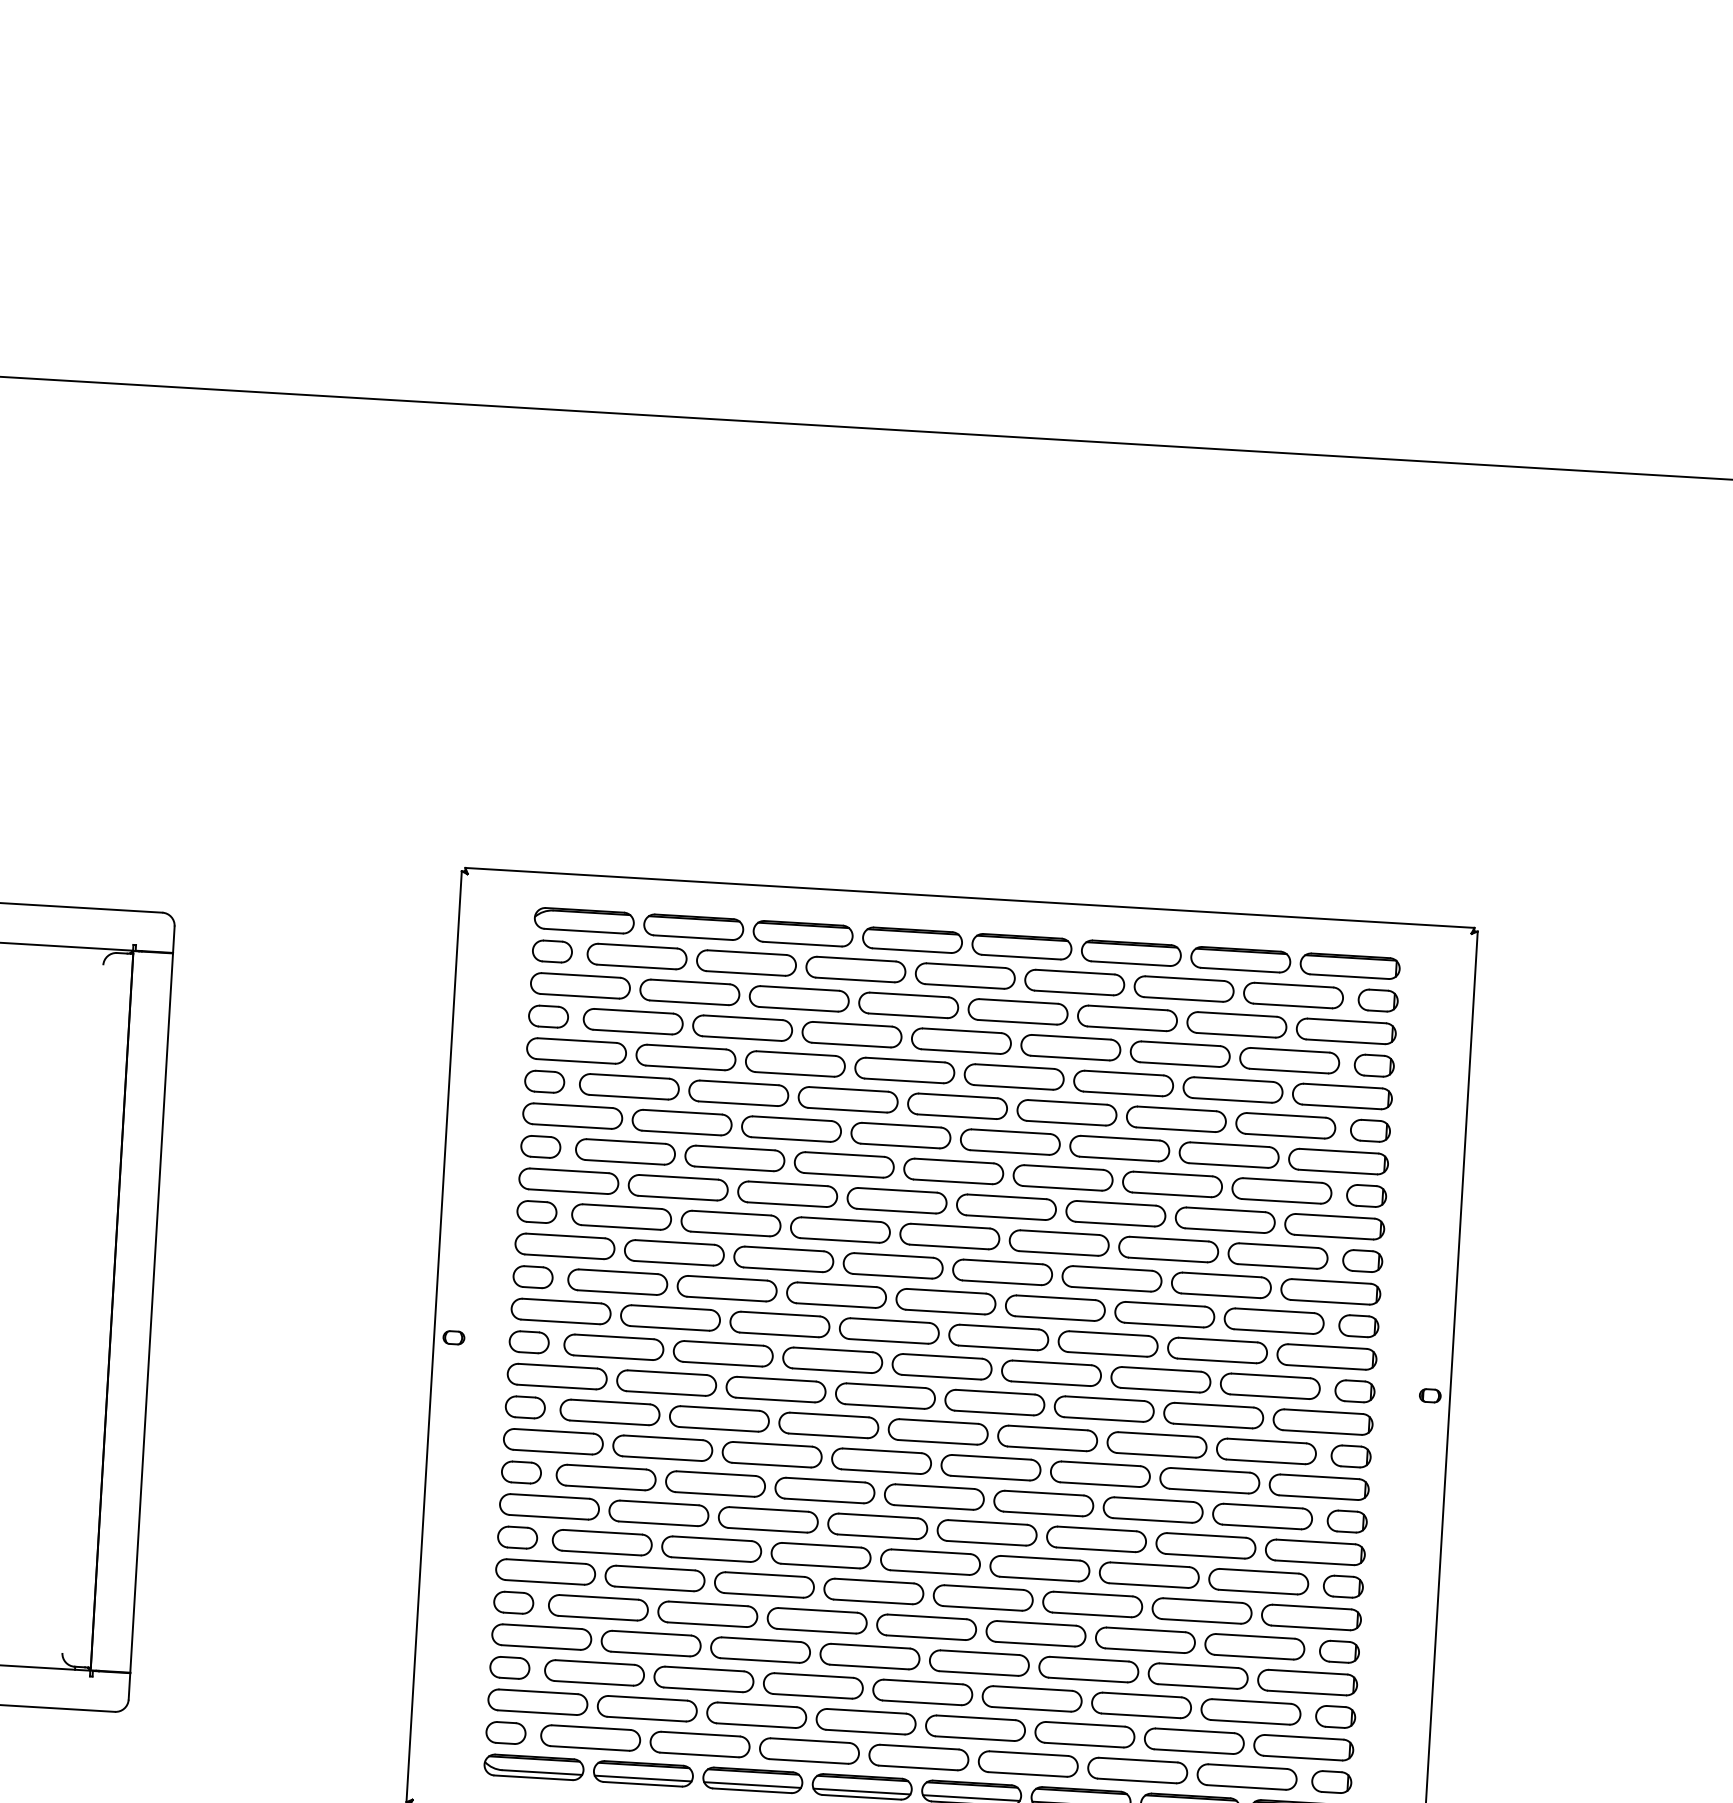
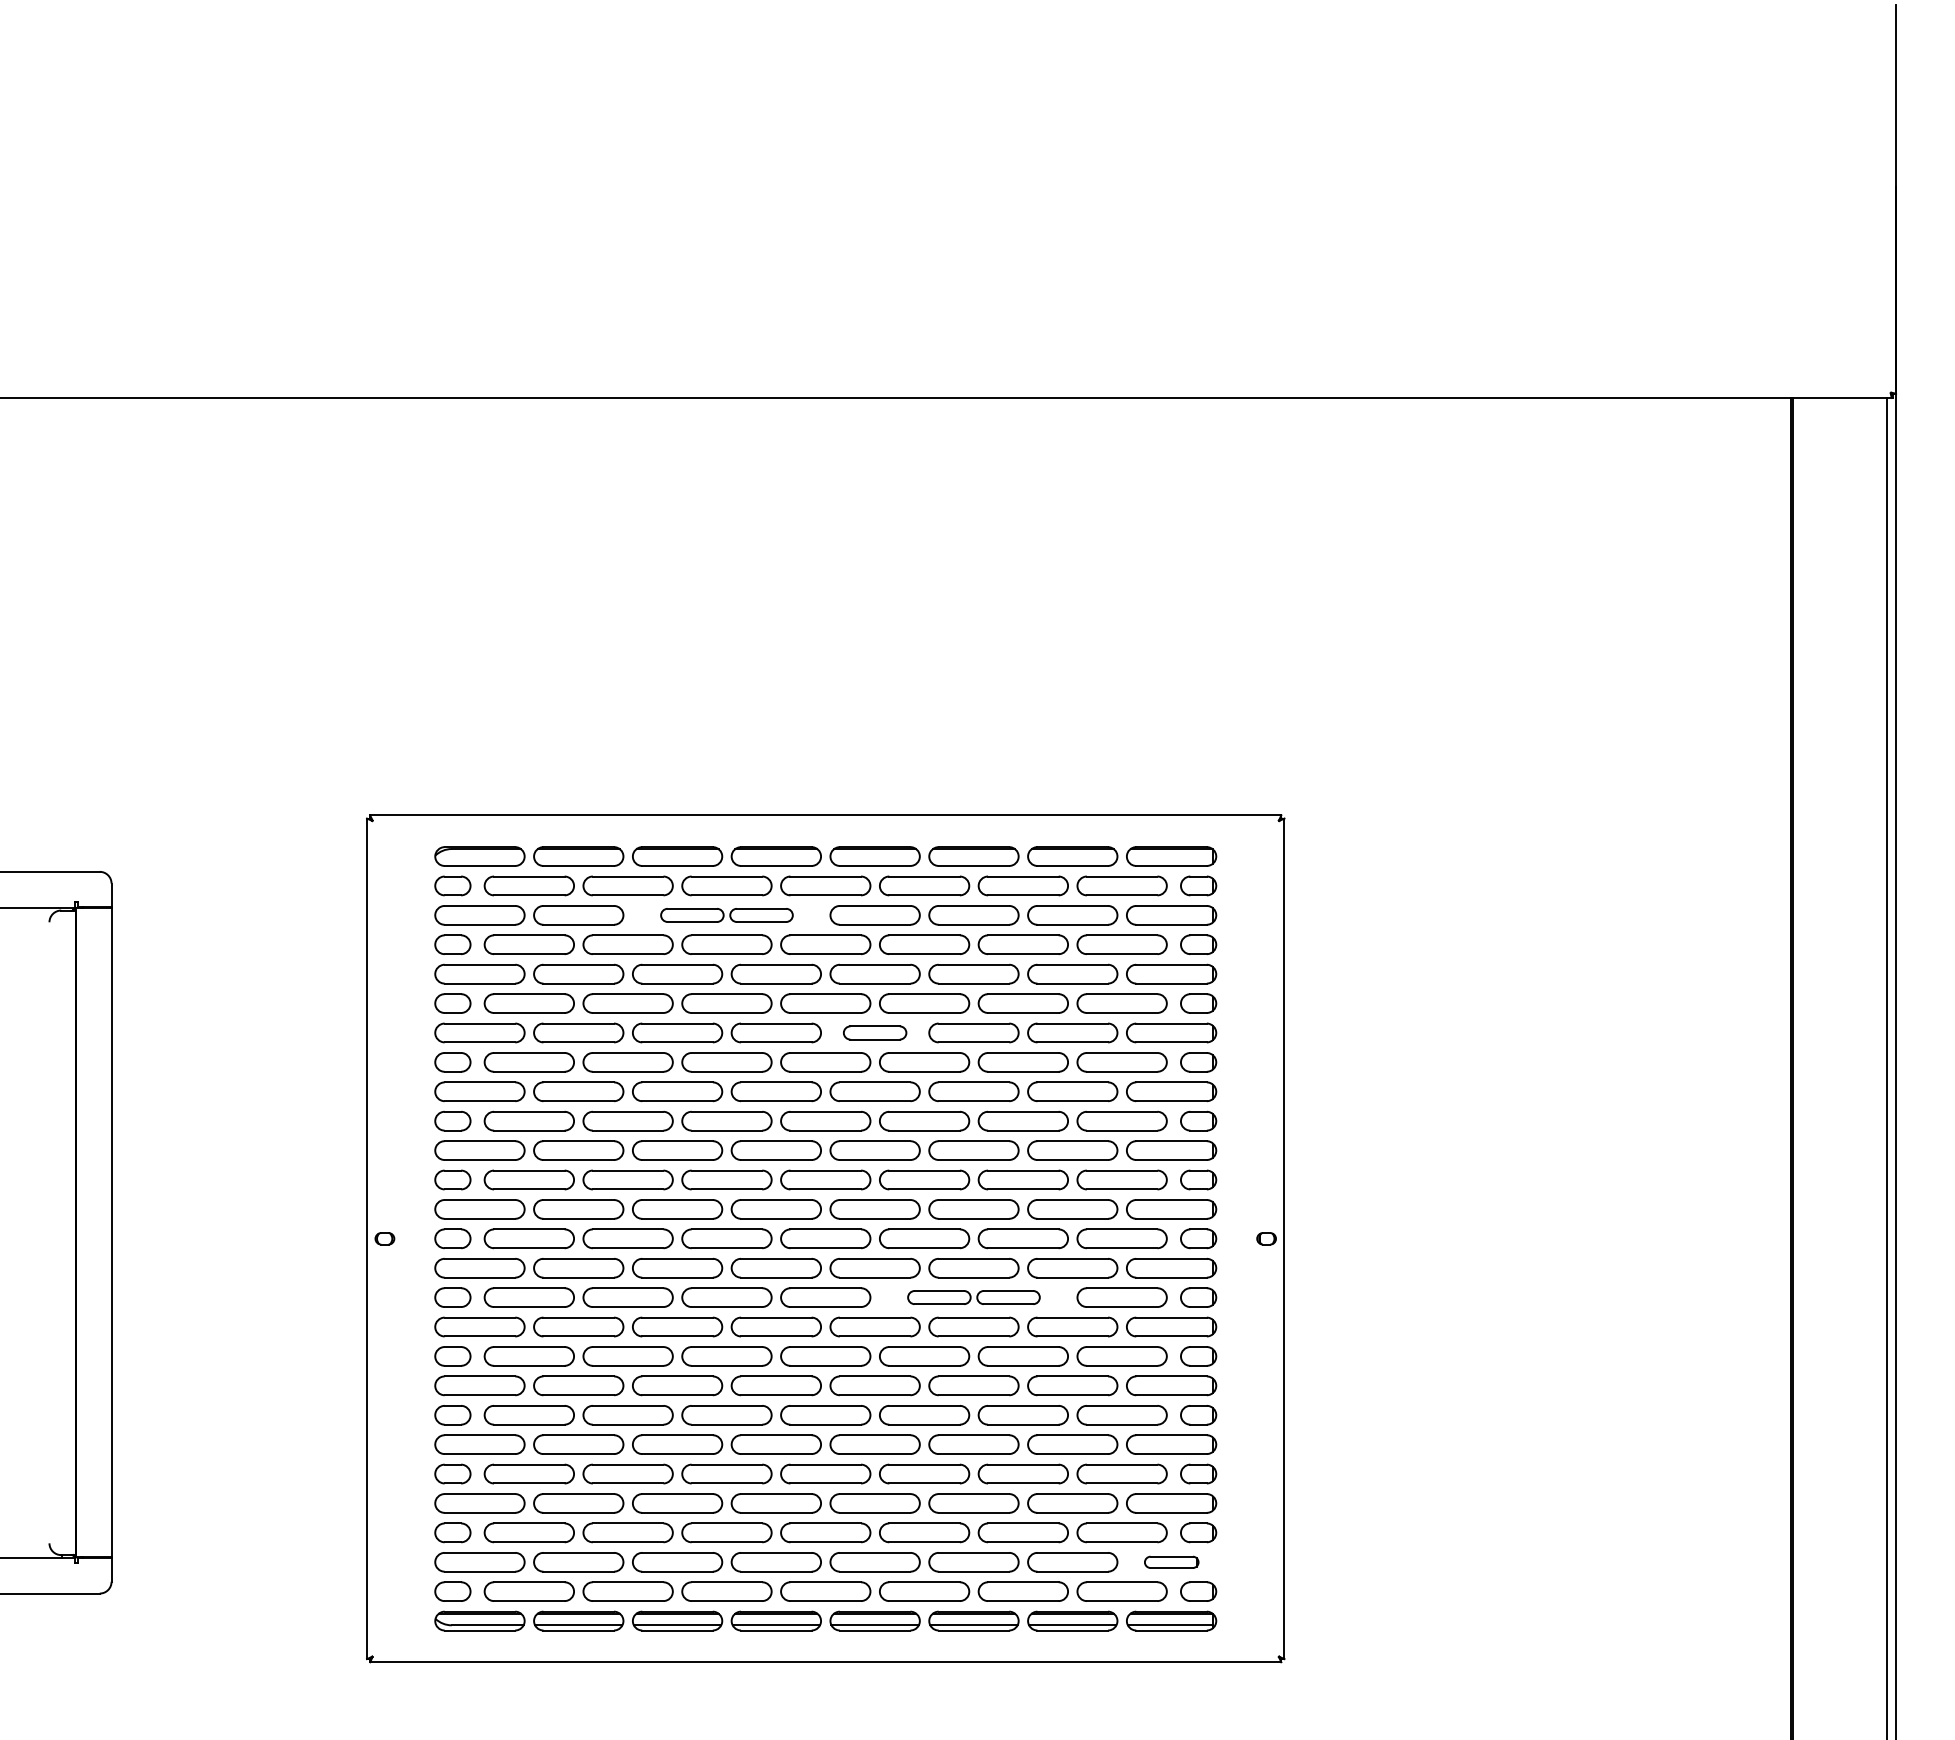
part: (853, 1002) -> (726, 915), size x0.7
part: (1009, 1141) -> (874, 1032), size x0.7
part: (1101, 1441) -> (973, 1297), size x0.7
part: (1303, 1747) -> (1171, 1562), size x0.6

